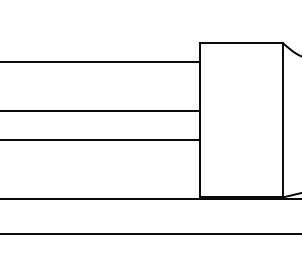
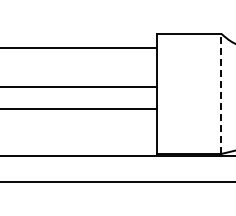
line: (283, 119) -> (221, 93), solid -> dashed

